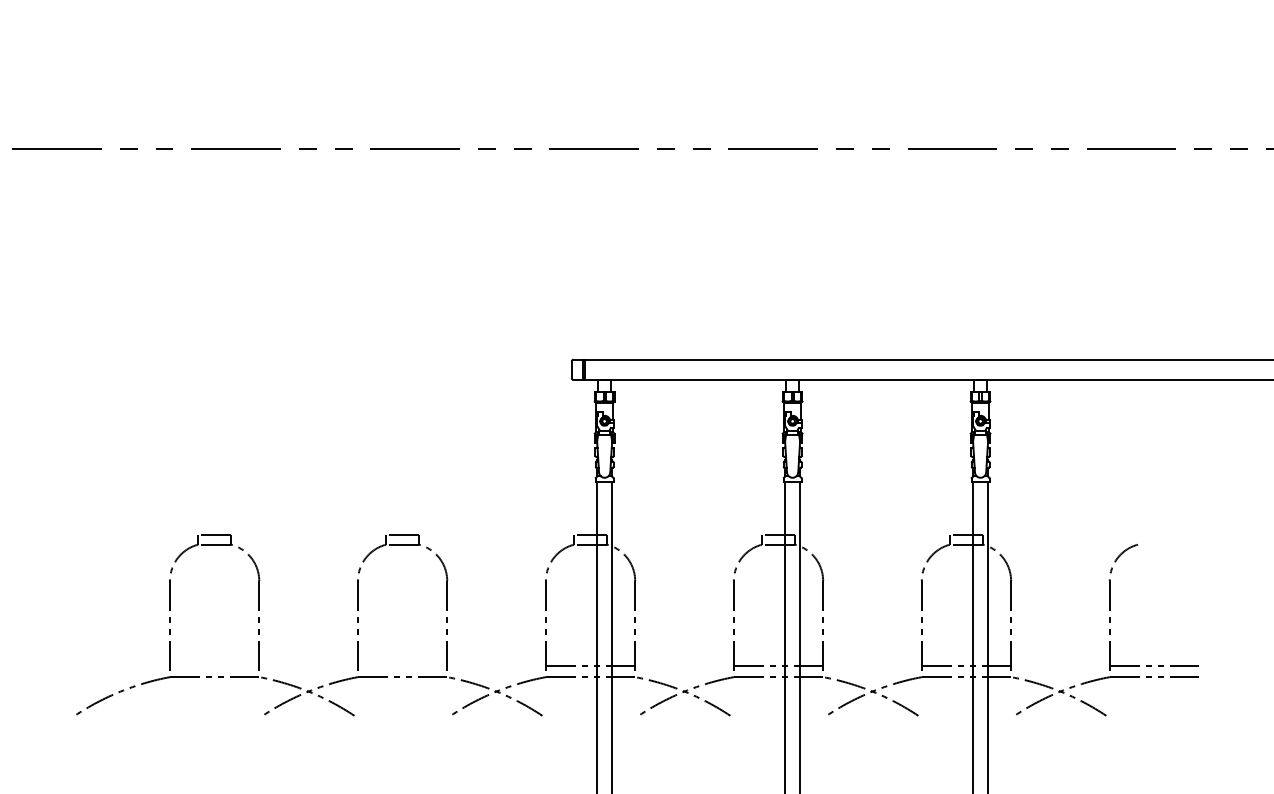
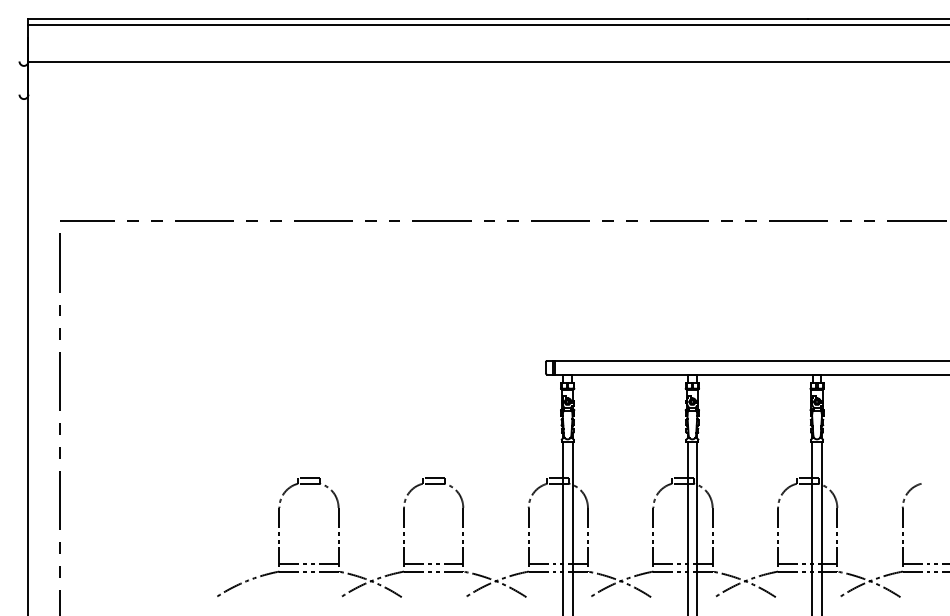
line: (213, 666) -> (308, 564), added
line: (402, 666) -> (433, 564), added

